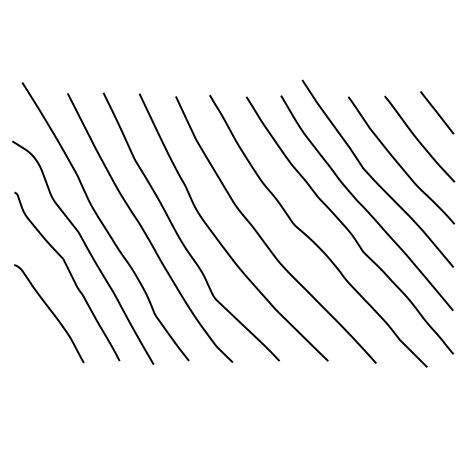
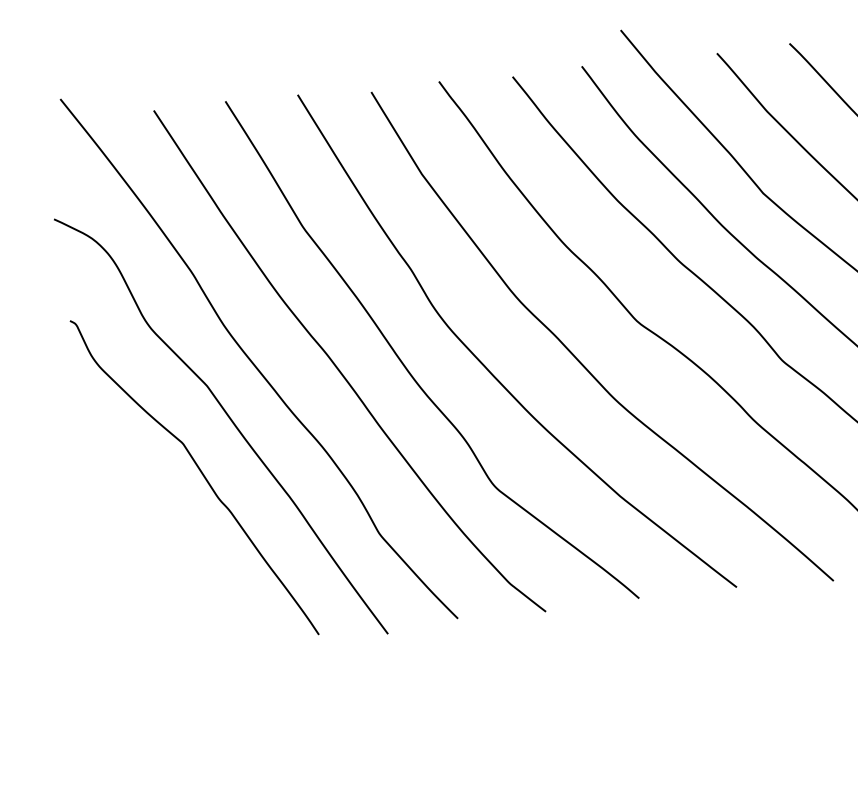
curve: (51, 313) -> (171, 555), removed

